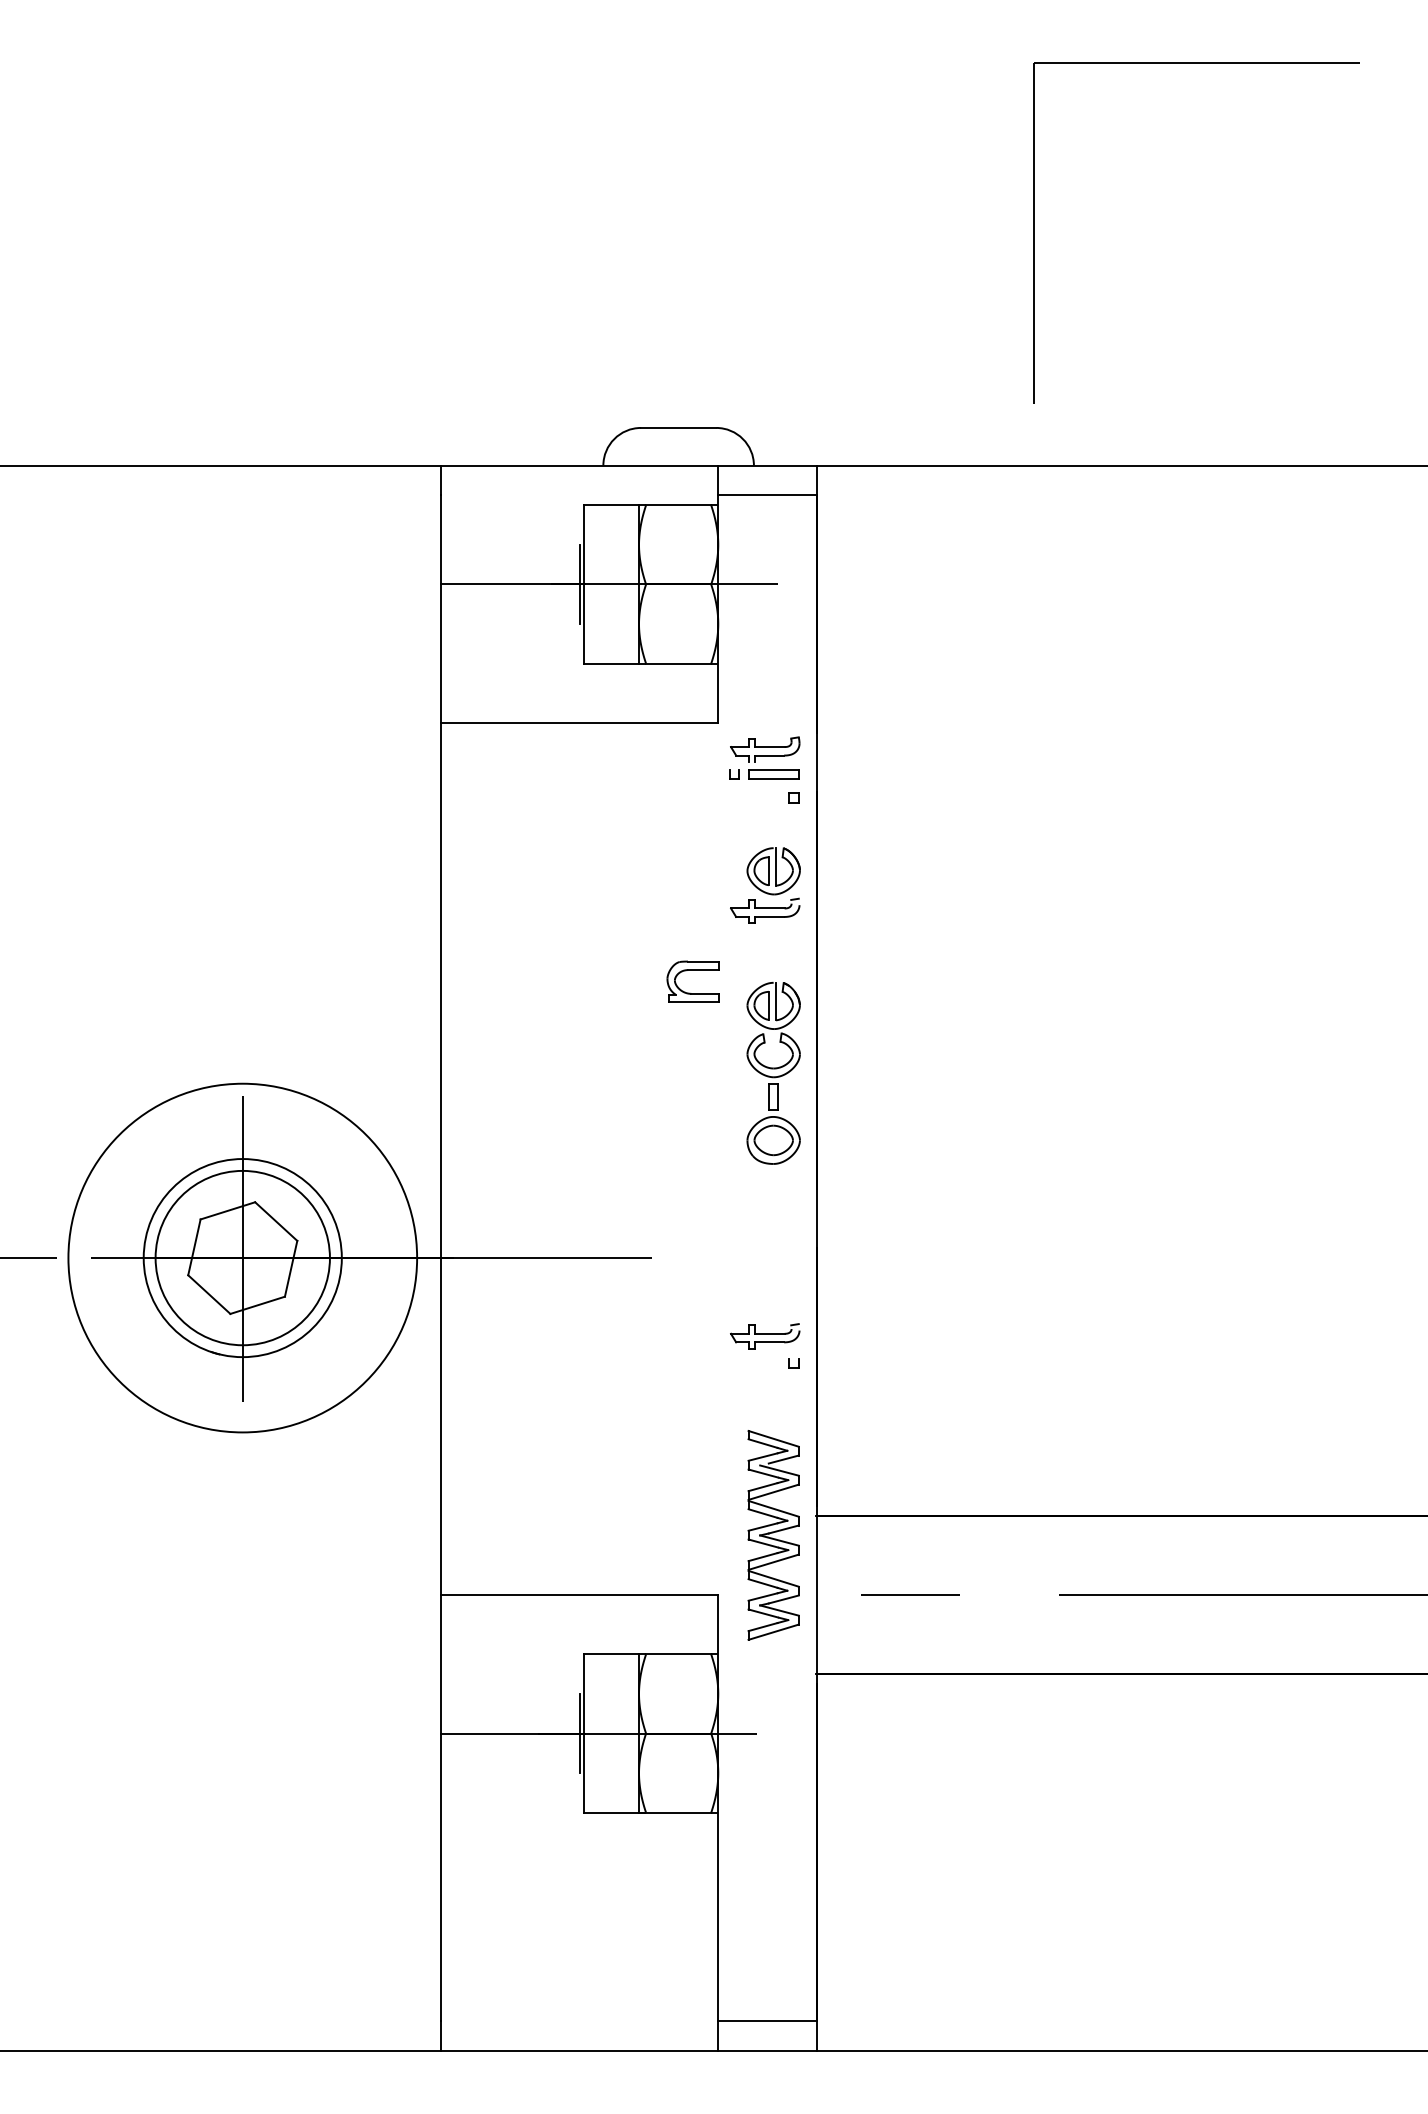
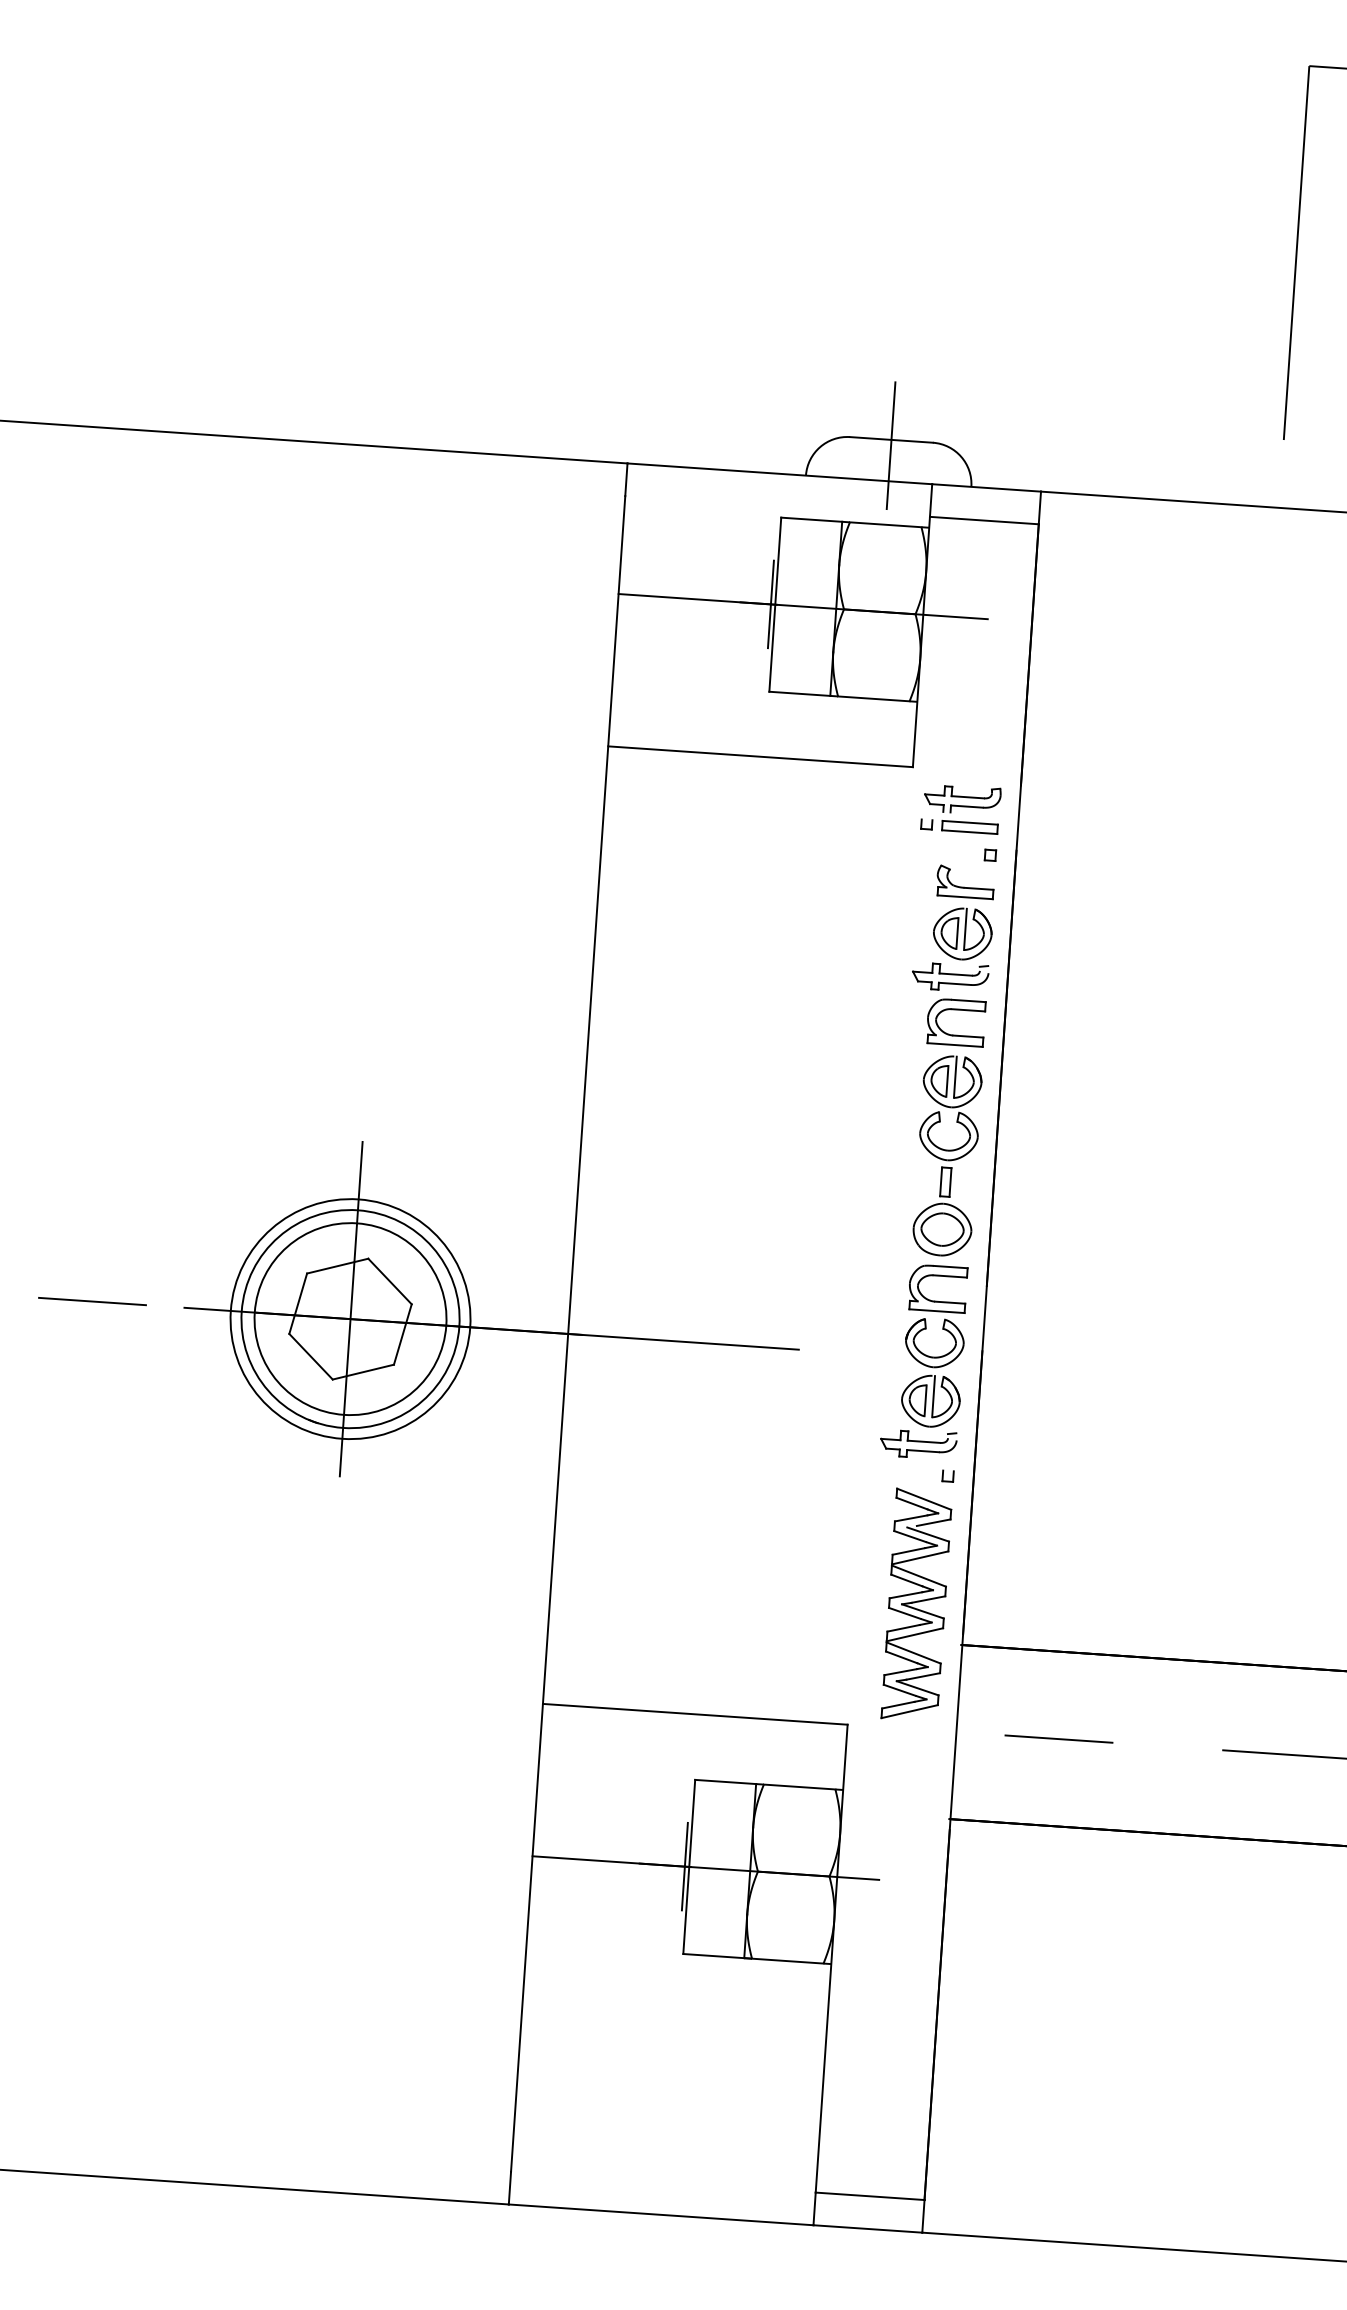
line: (678, 432) -> (890, 444), added
part: (772, 823) -> (964, 881), added
part: (692, 970) -> (956, 1009), moved
part: (771, 1255) -> (931, 1355), added
circle: (242, 1258) -> (350, 1319), size x0.62
part: (773, 1535) -> (916, 1605), moved

